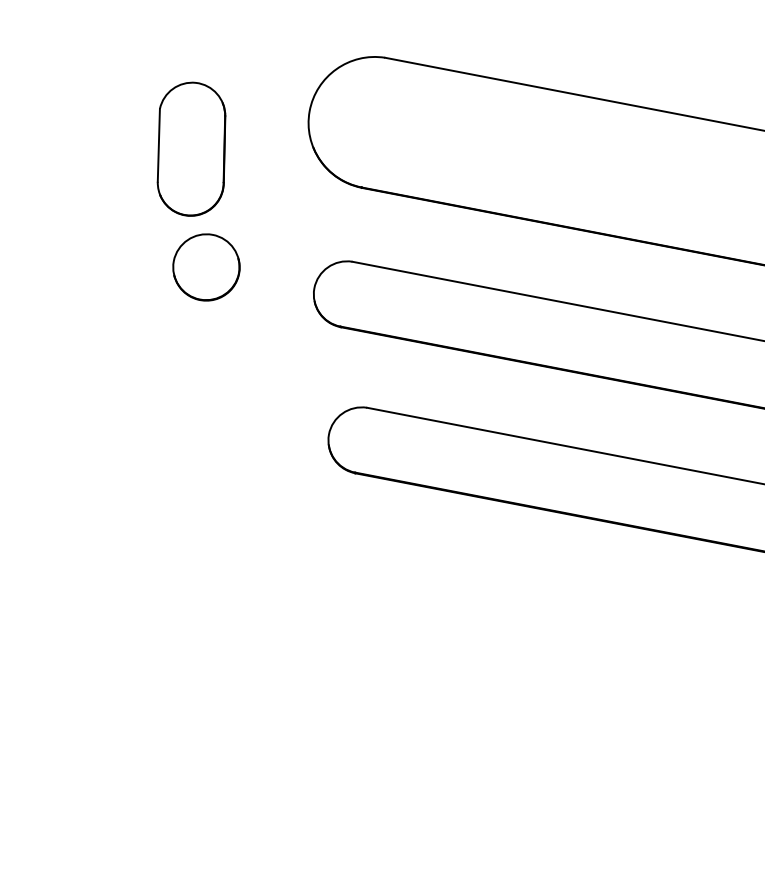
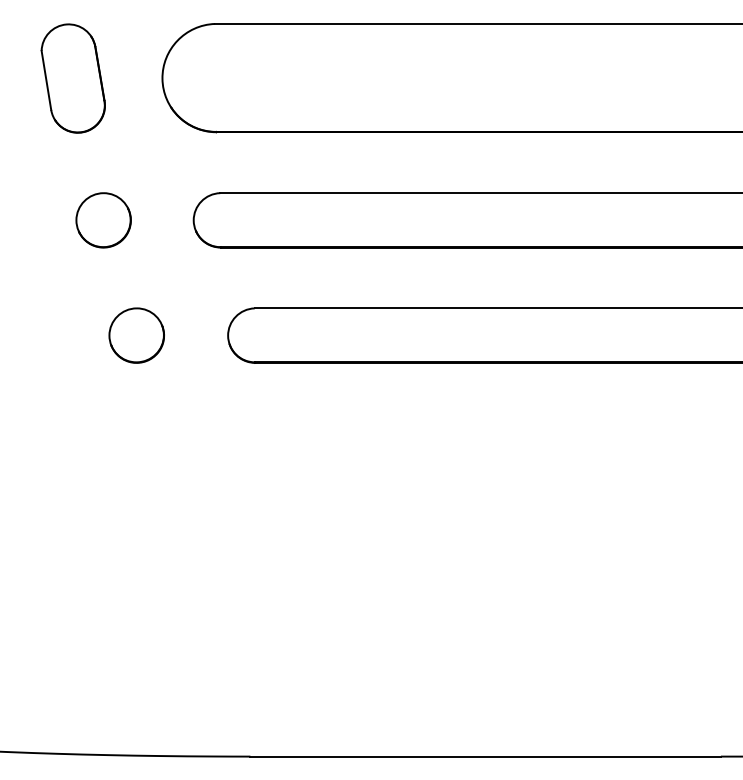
part: (190, 148) -> (72, 78), moved
part: (219, 413) -> (136, 335), added

